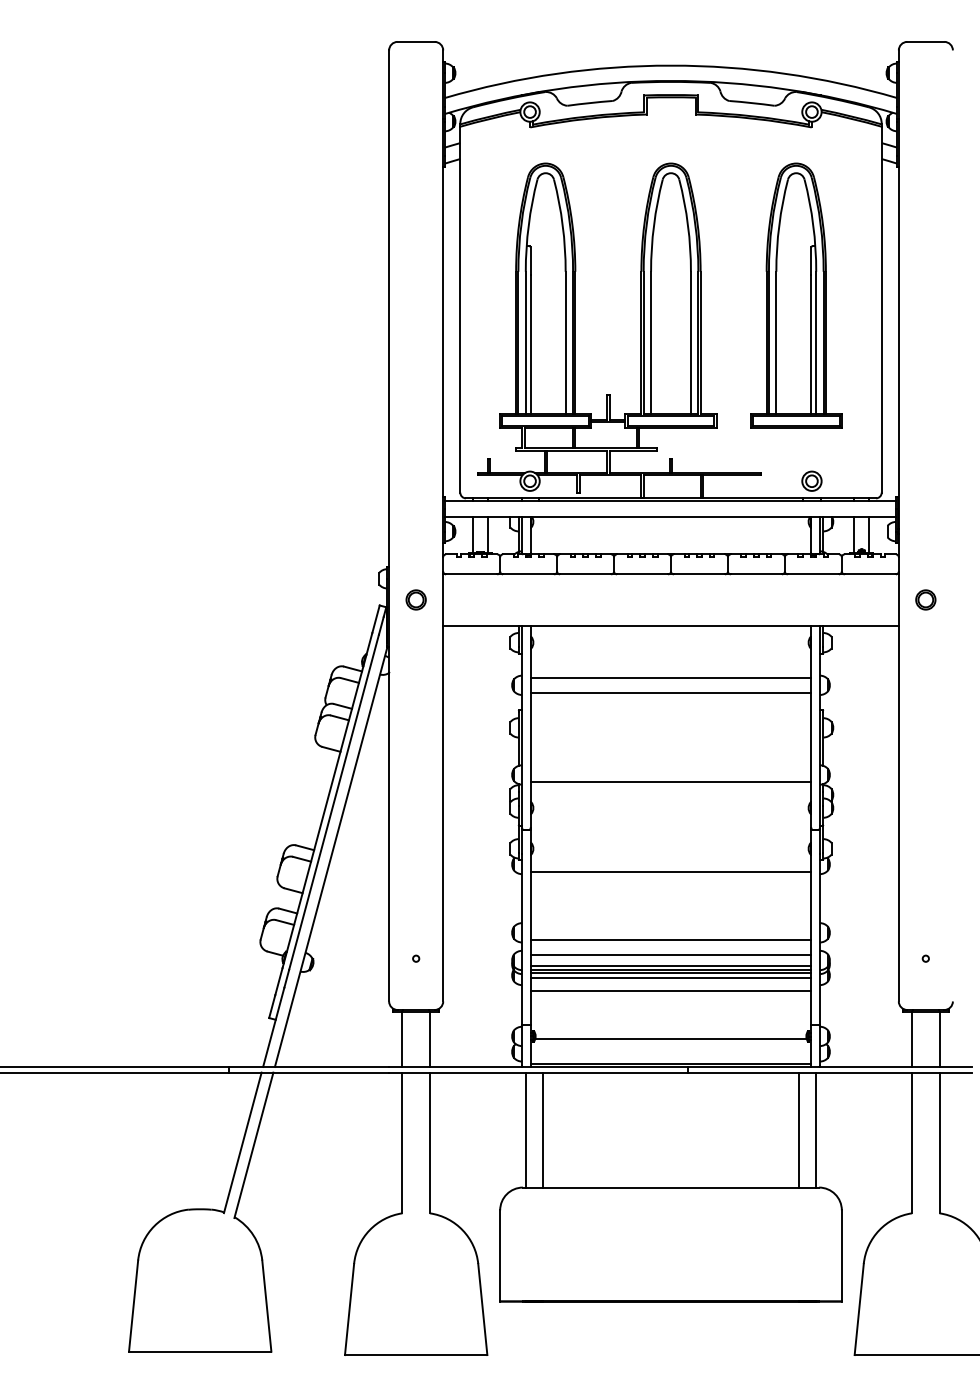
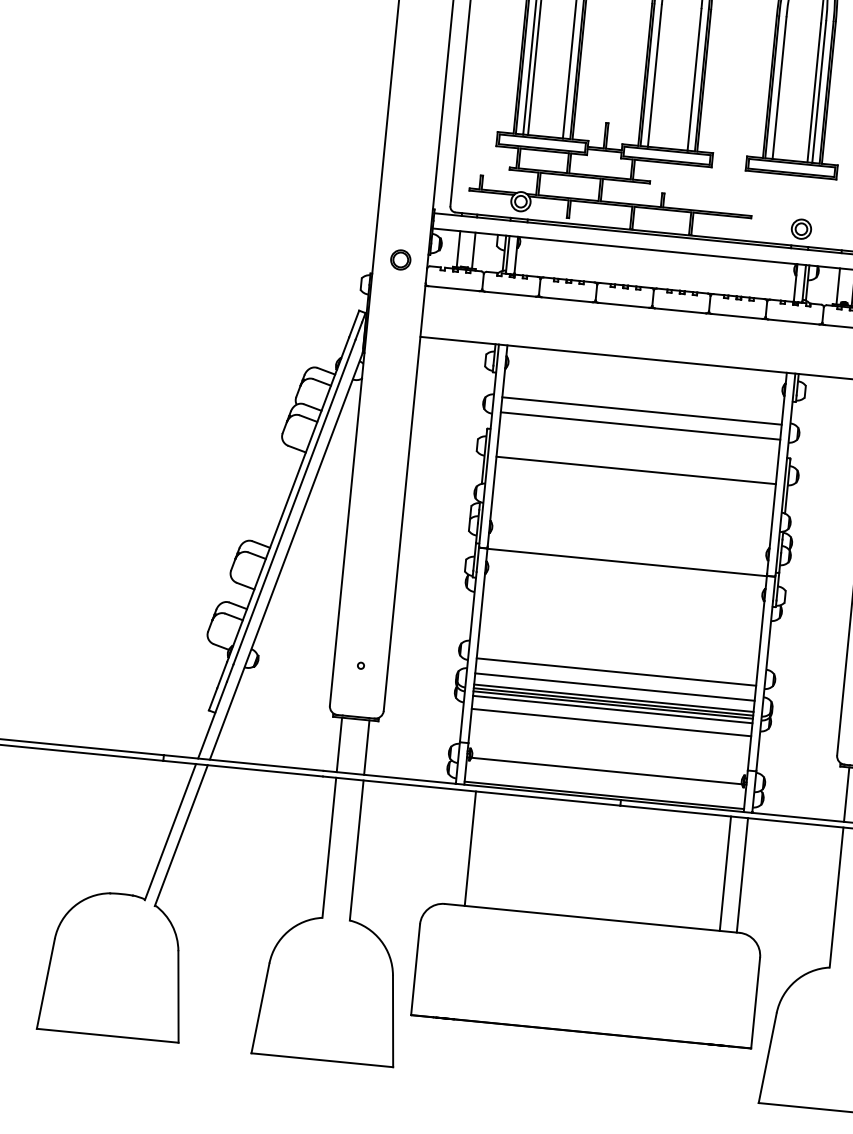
part: (415, 599) -> (400, 259), moved
line: (670, 782) -> (635, 470), moved
line: (670, 871) -> (626, 561), moved
line: (525, 1129) -> (453, 846), removed

